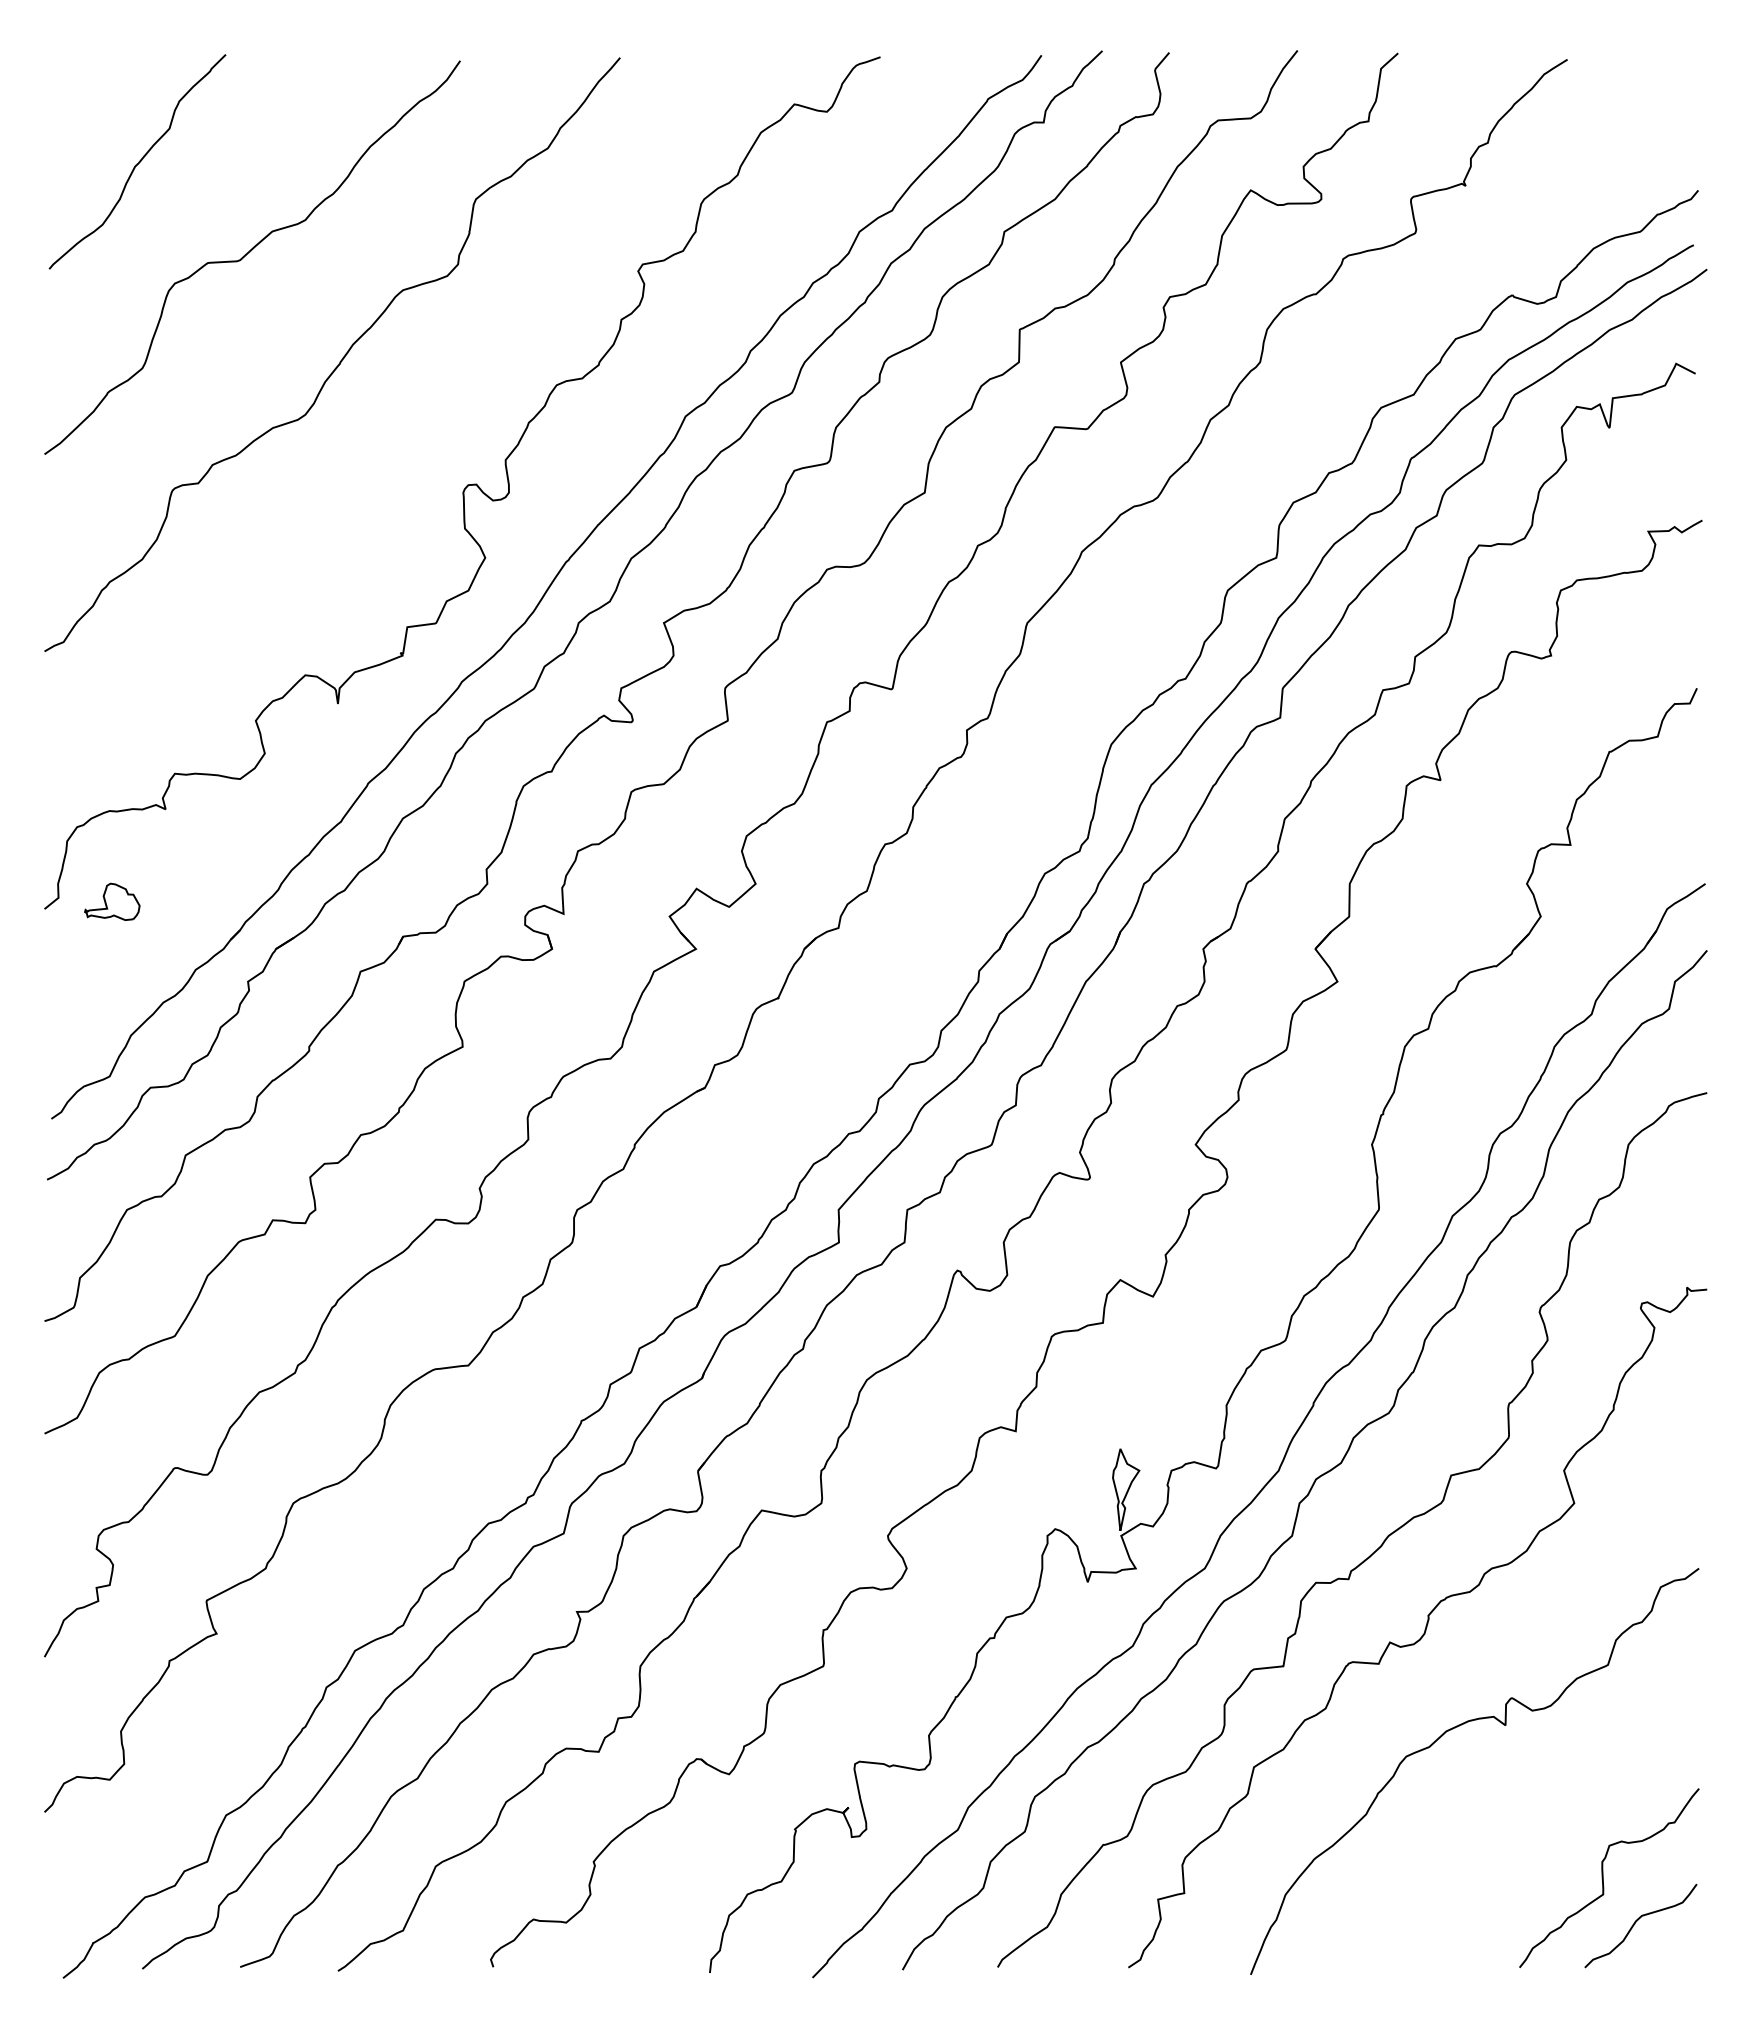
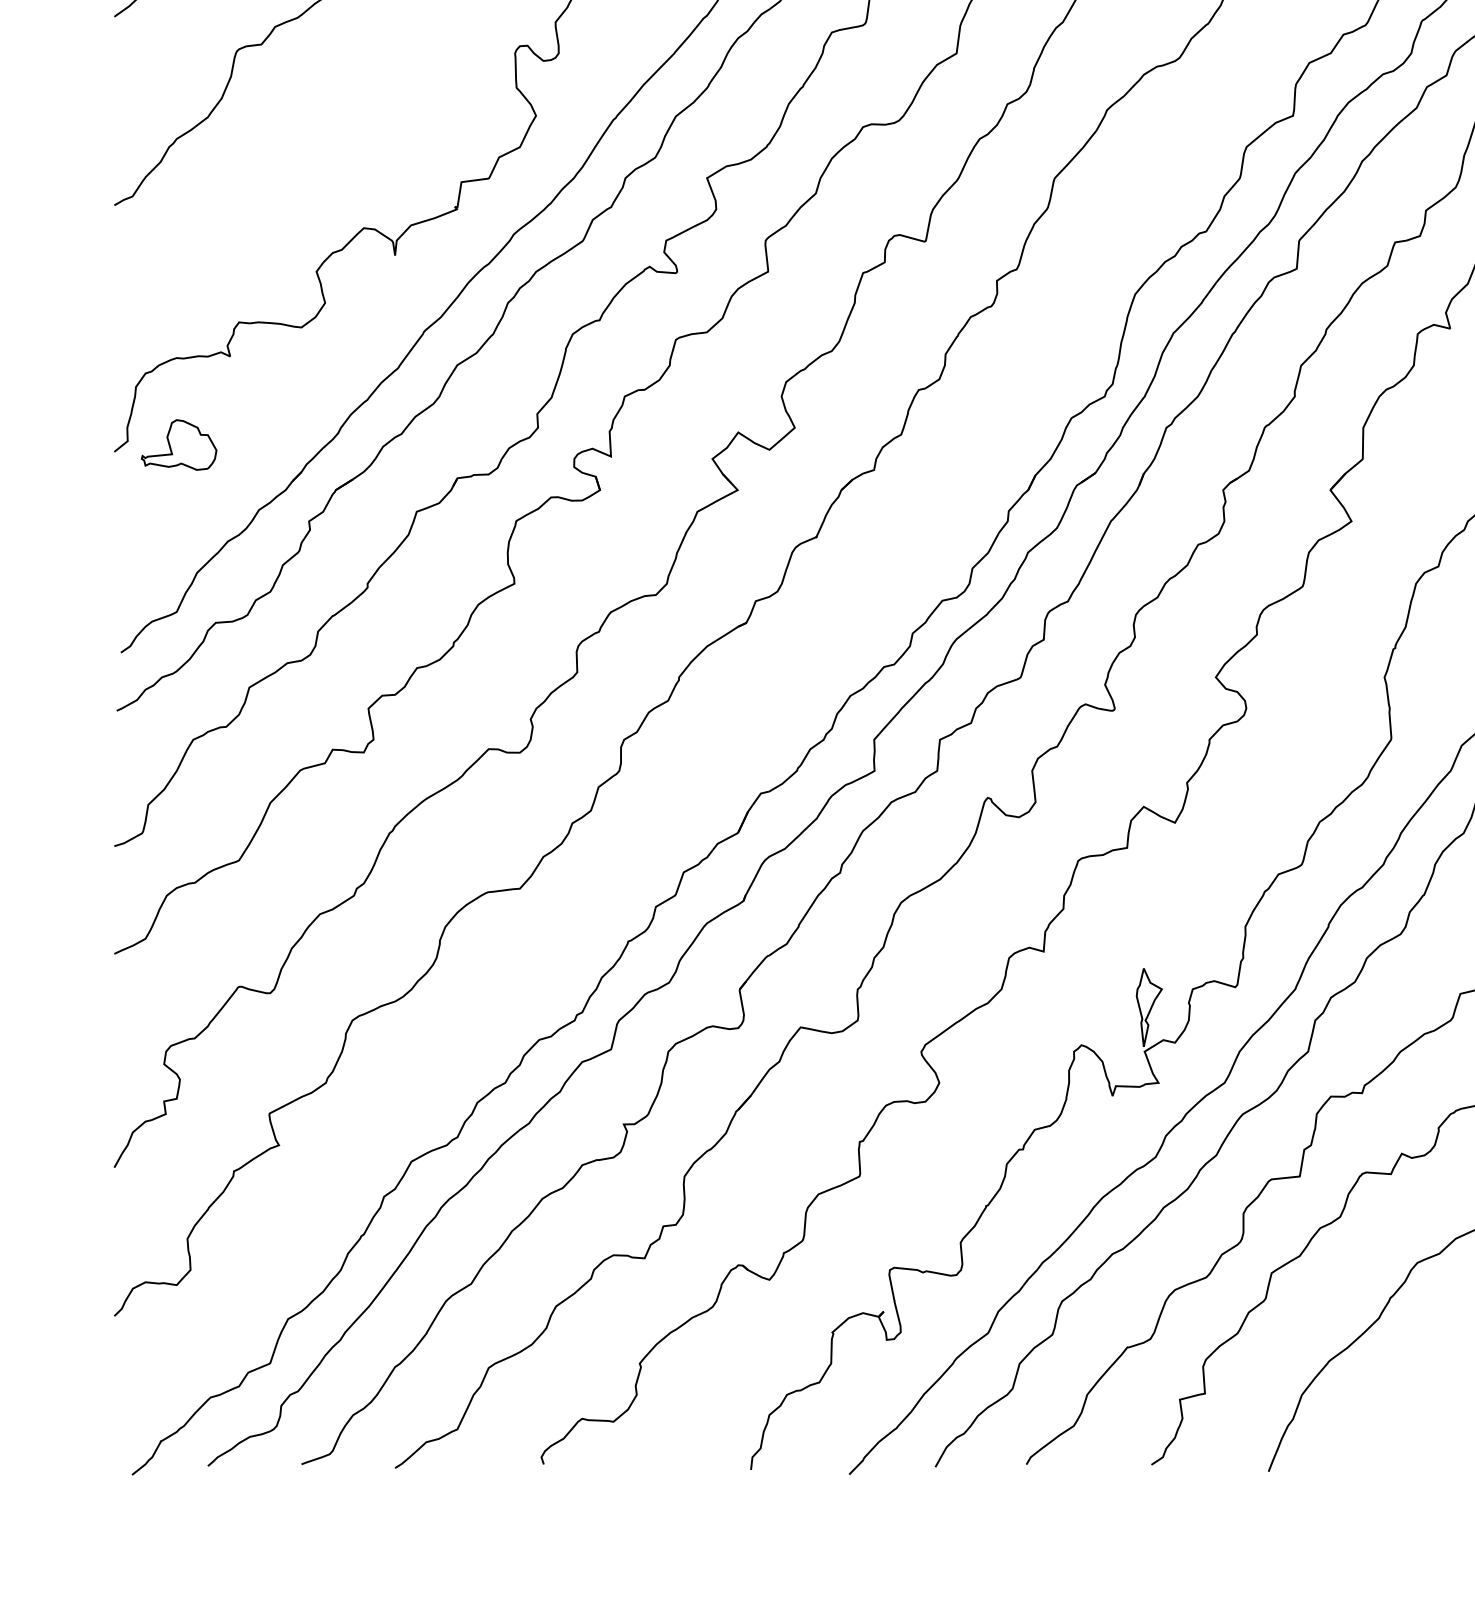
part: (112, 901) -> (179, 444), size x1.43

